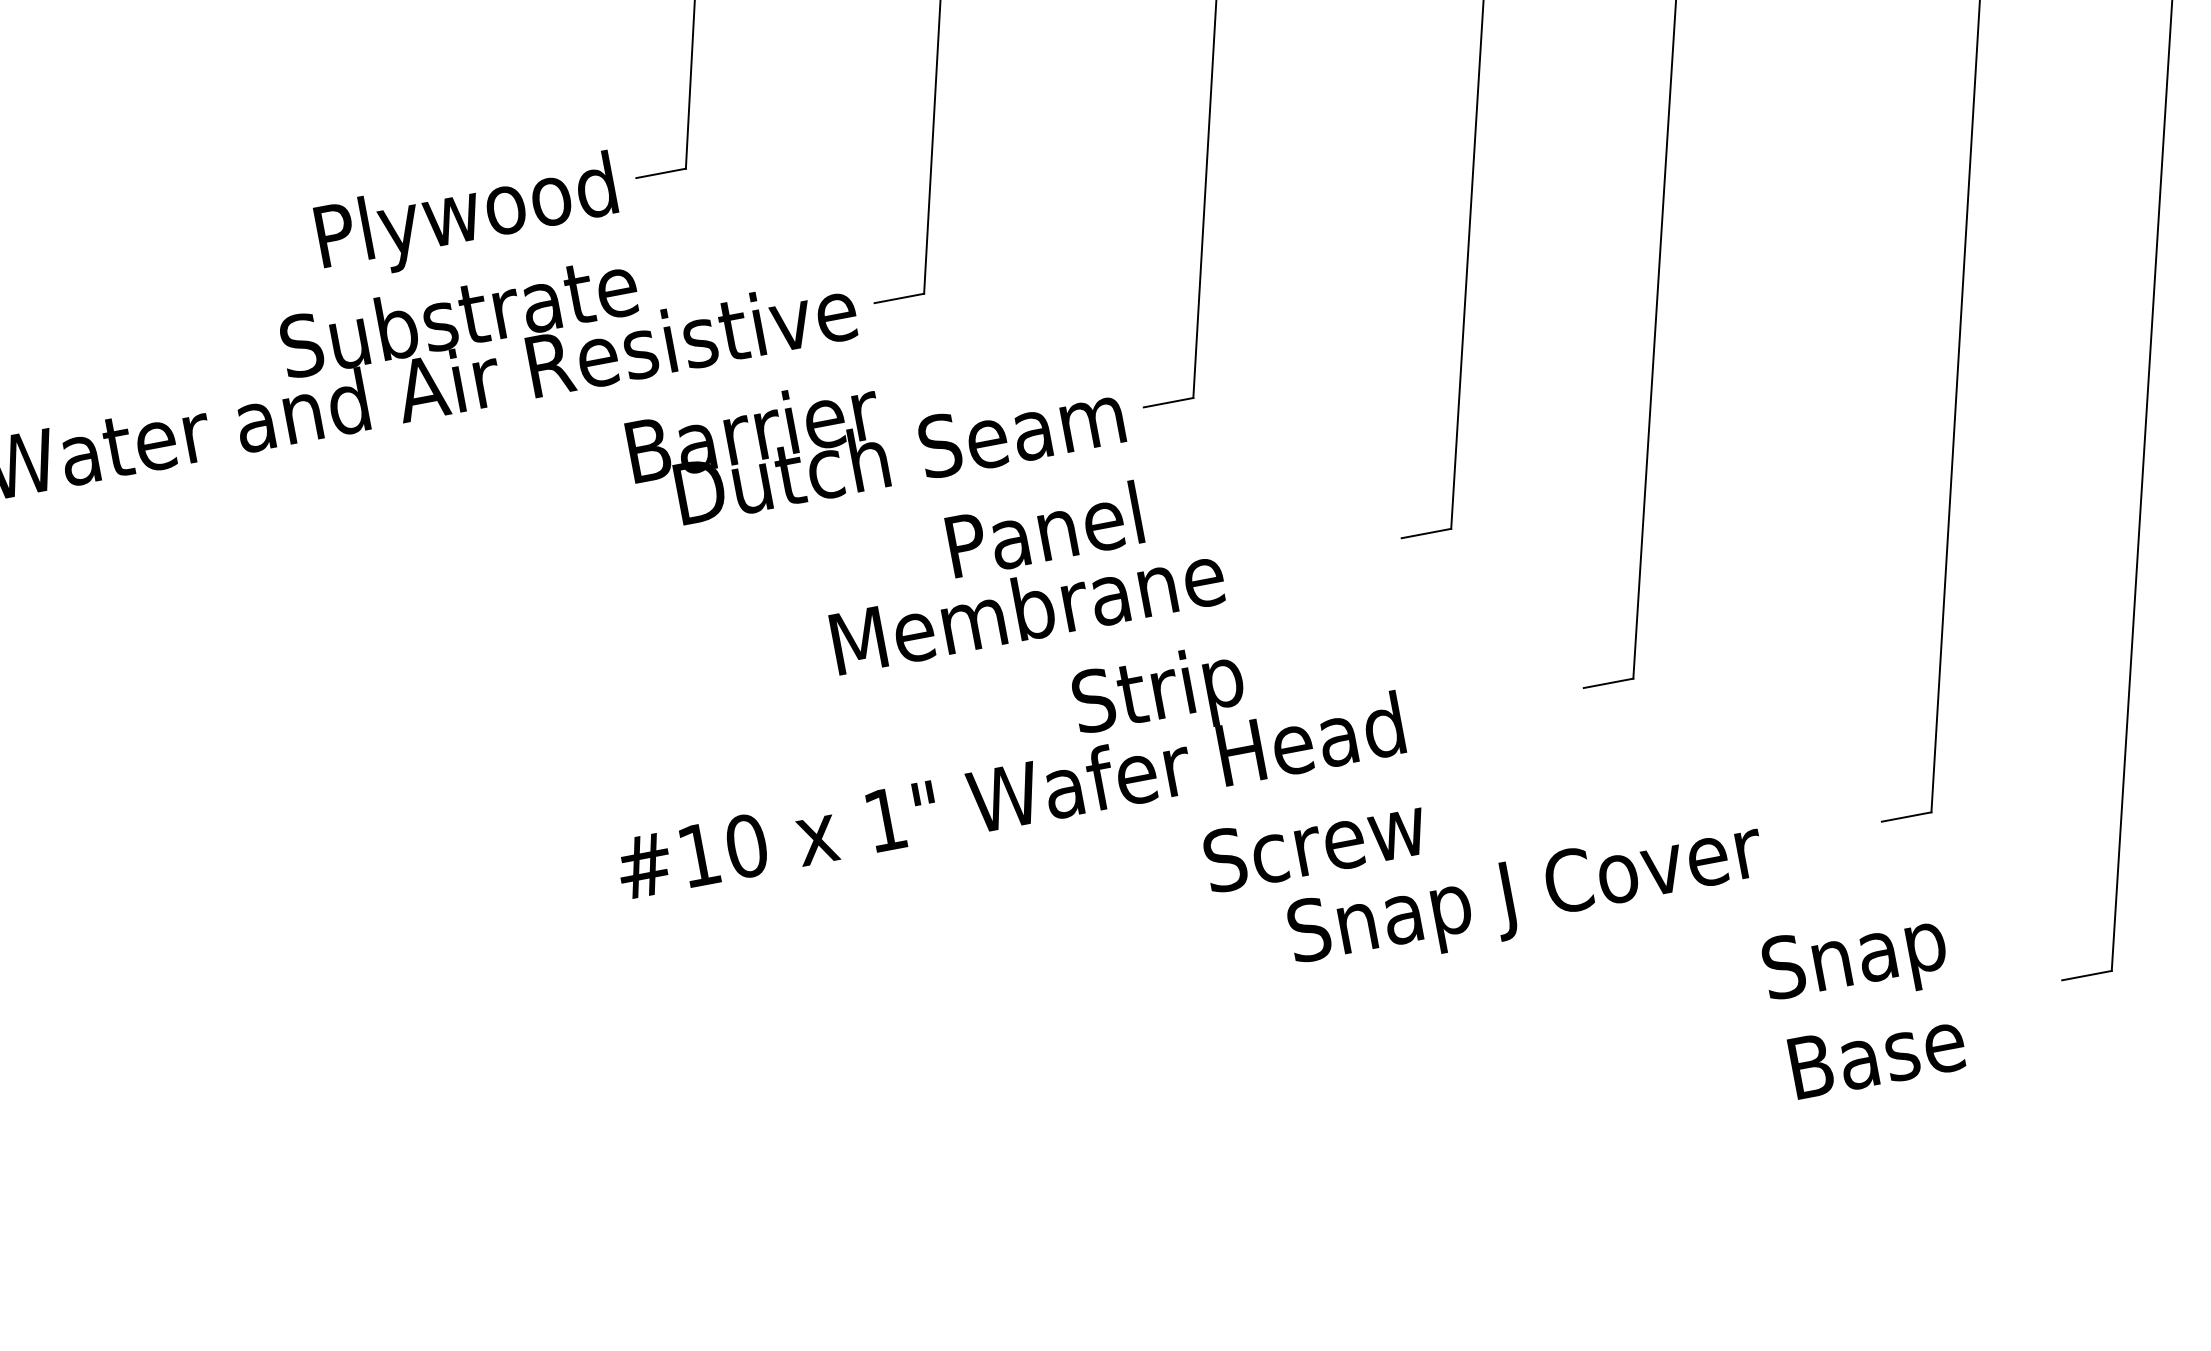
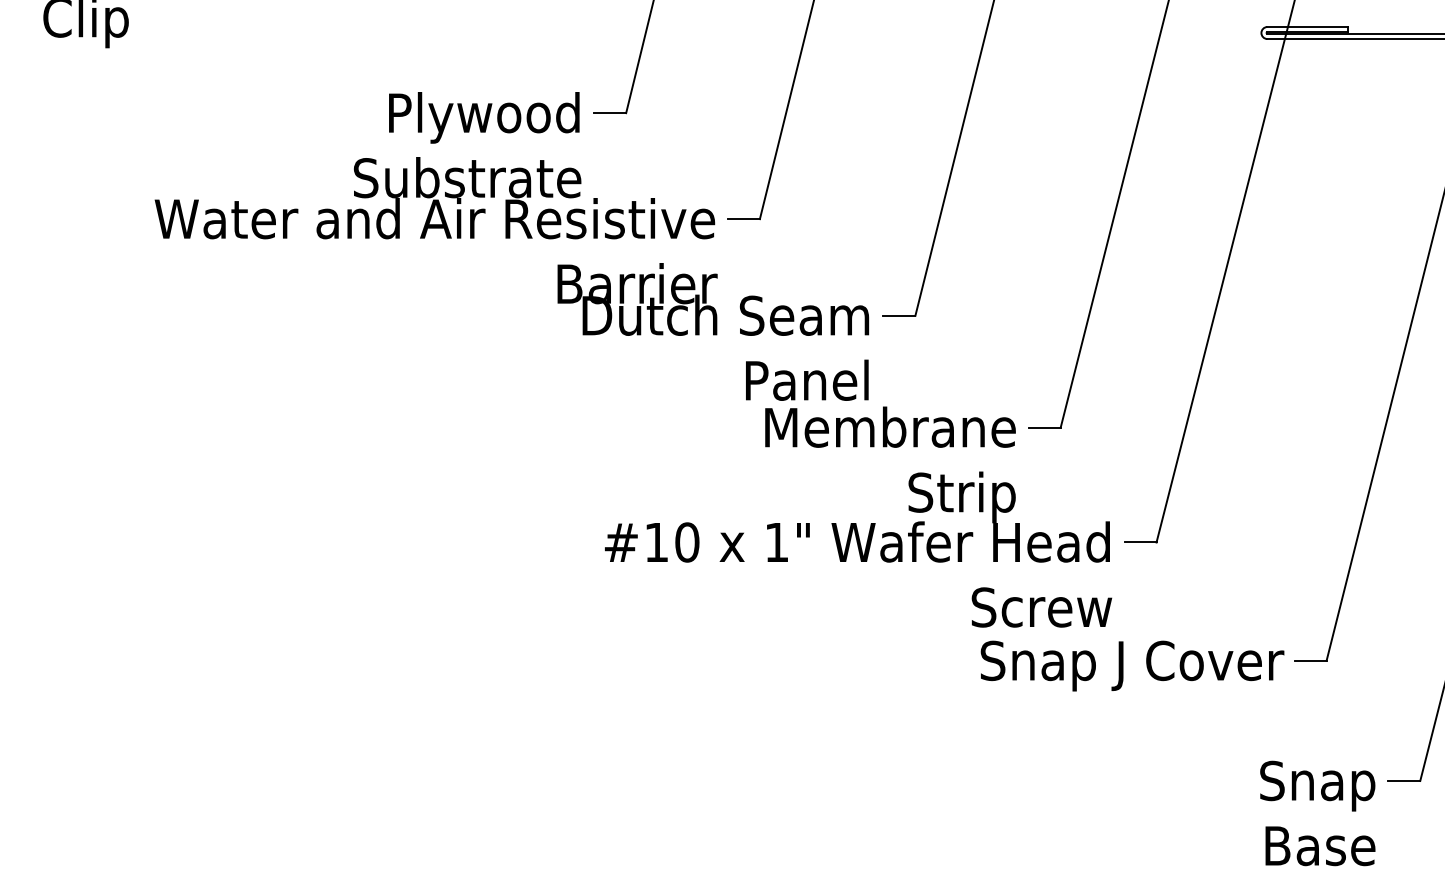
text: (1004, 755) -> (858, 516), moved
text: (1526, 896) -> (1132, 665), moved
text: (1863, 1004) -> (1317, 813), moved

